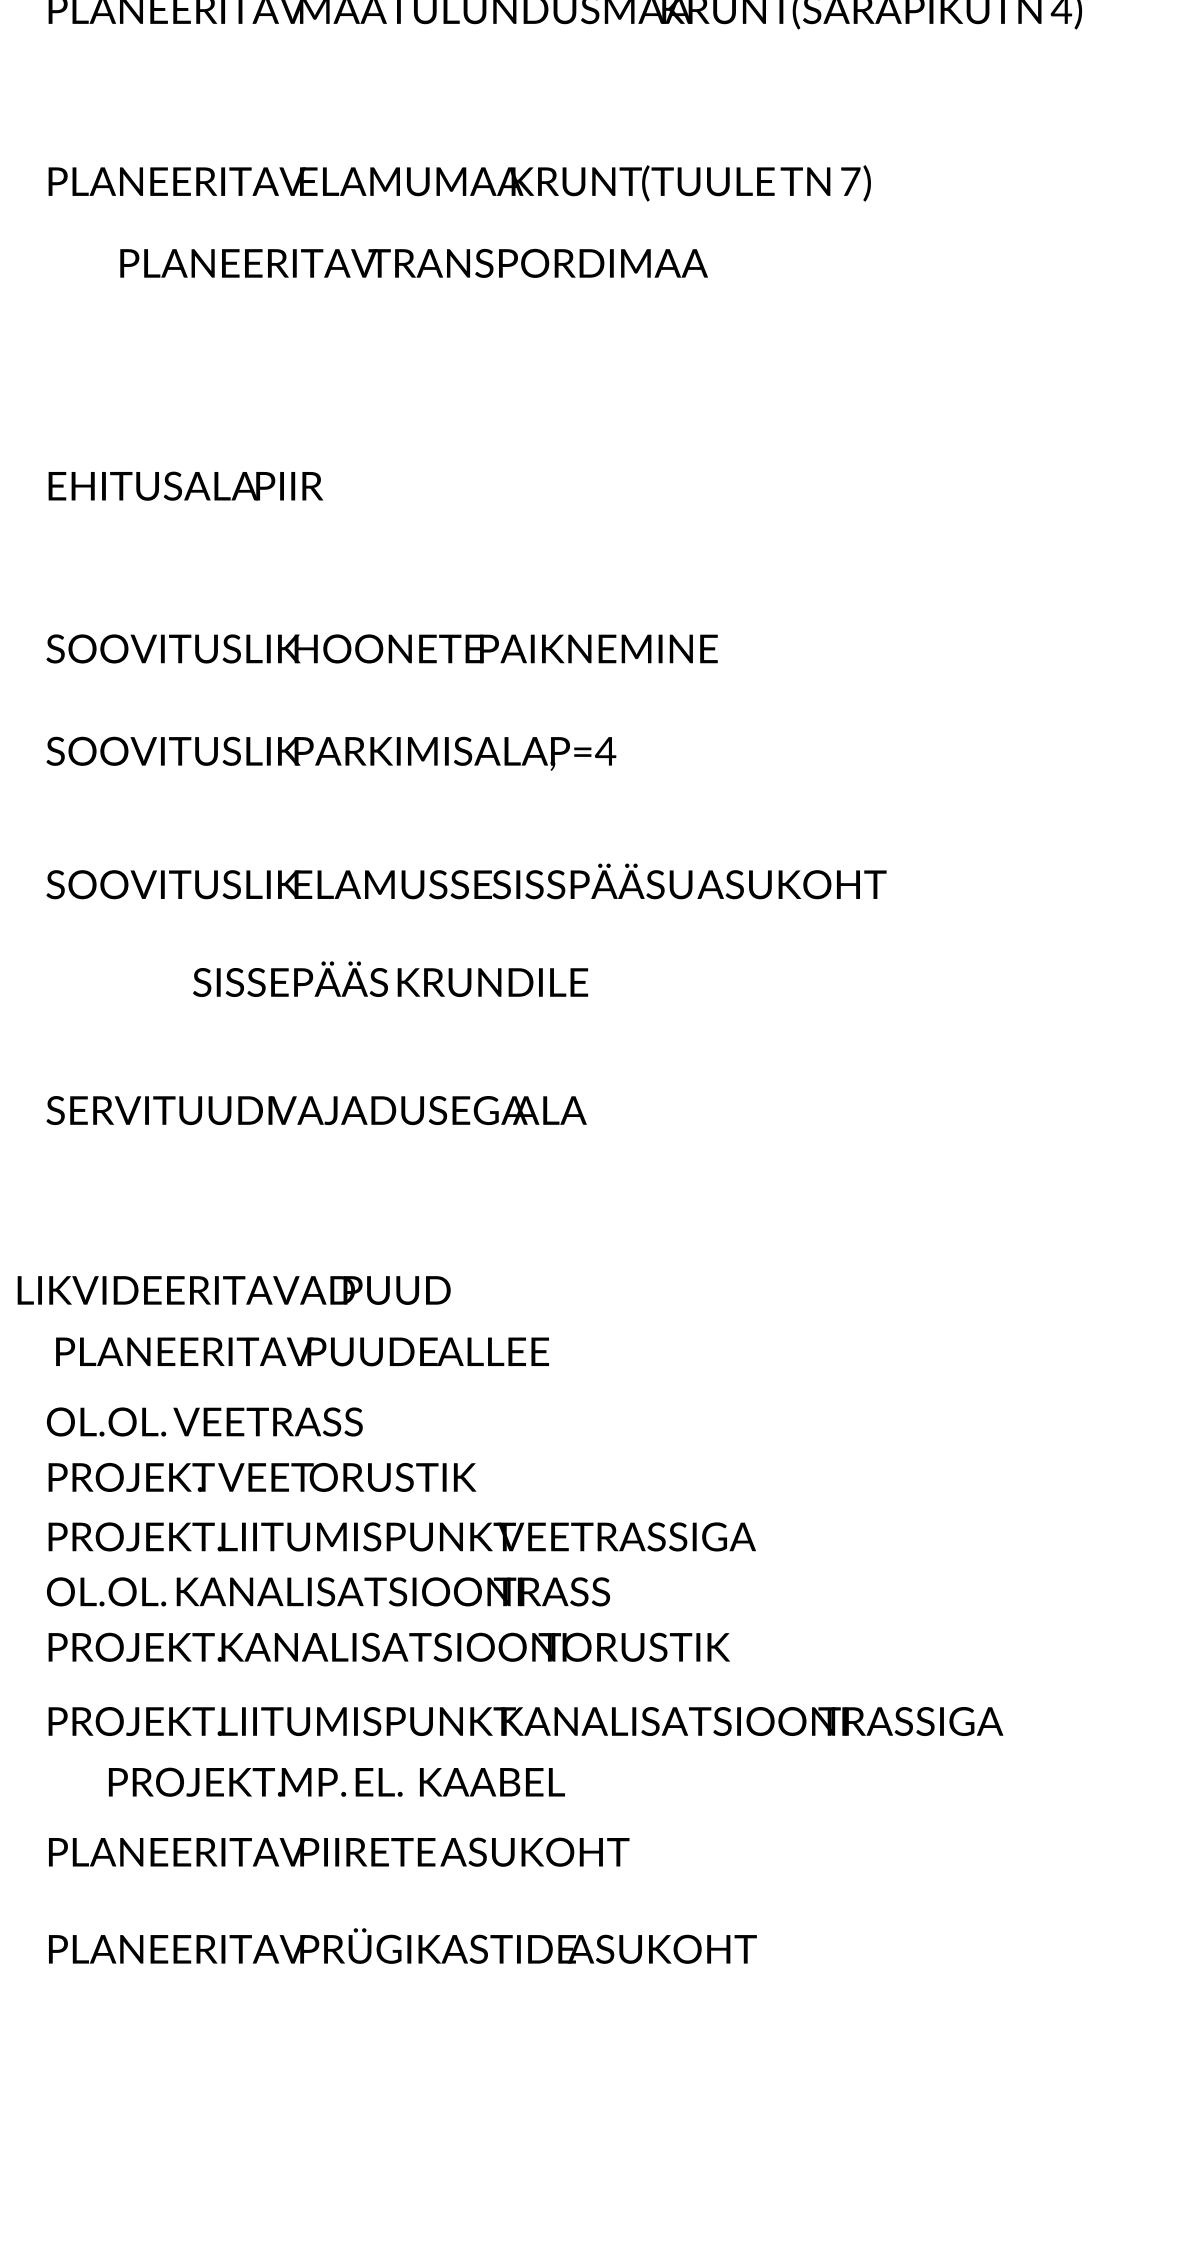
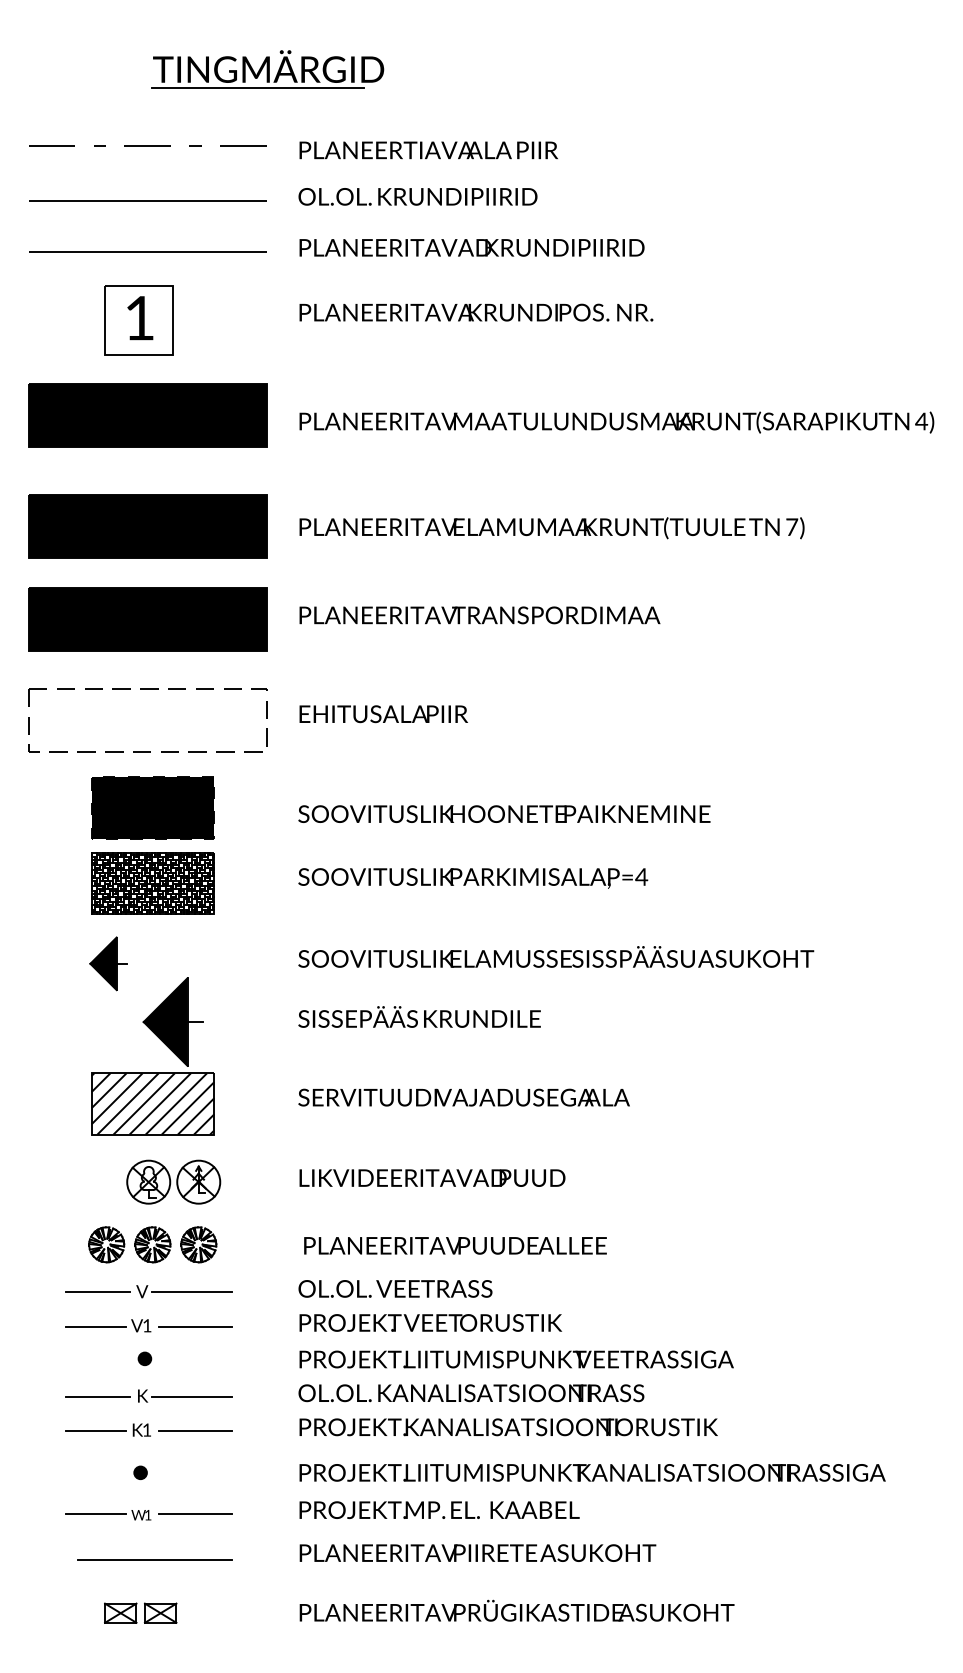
text: (413, 263) -> (479, 615), moved
text: (390, 978) -> (419, 1016), moved
text: (234, 1289) -> (432, 1177), moved
text: (336, 1781) -> (439, 1509), moved

